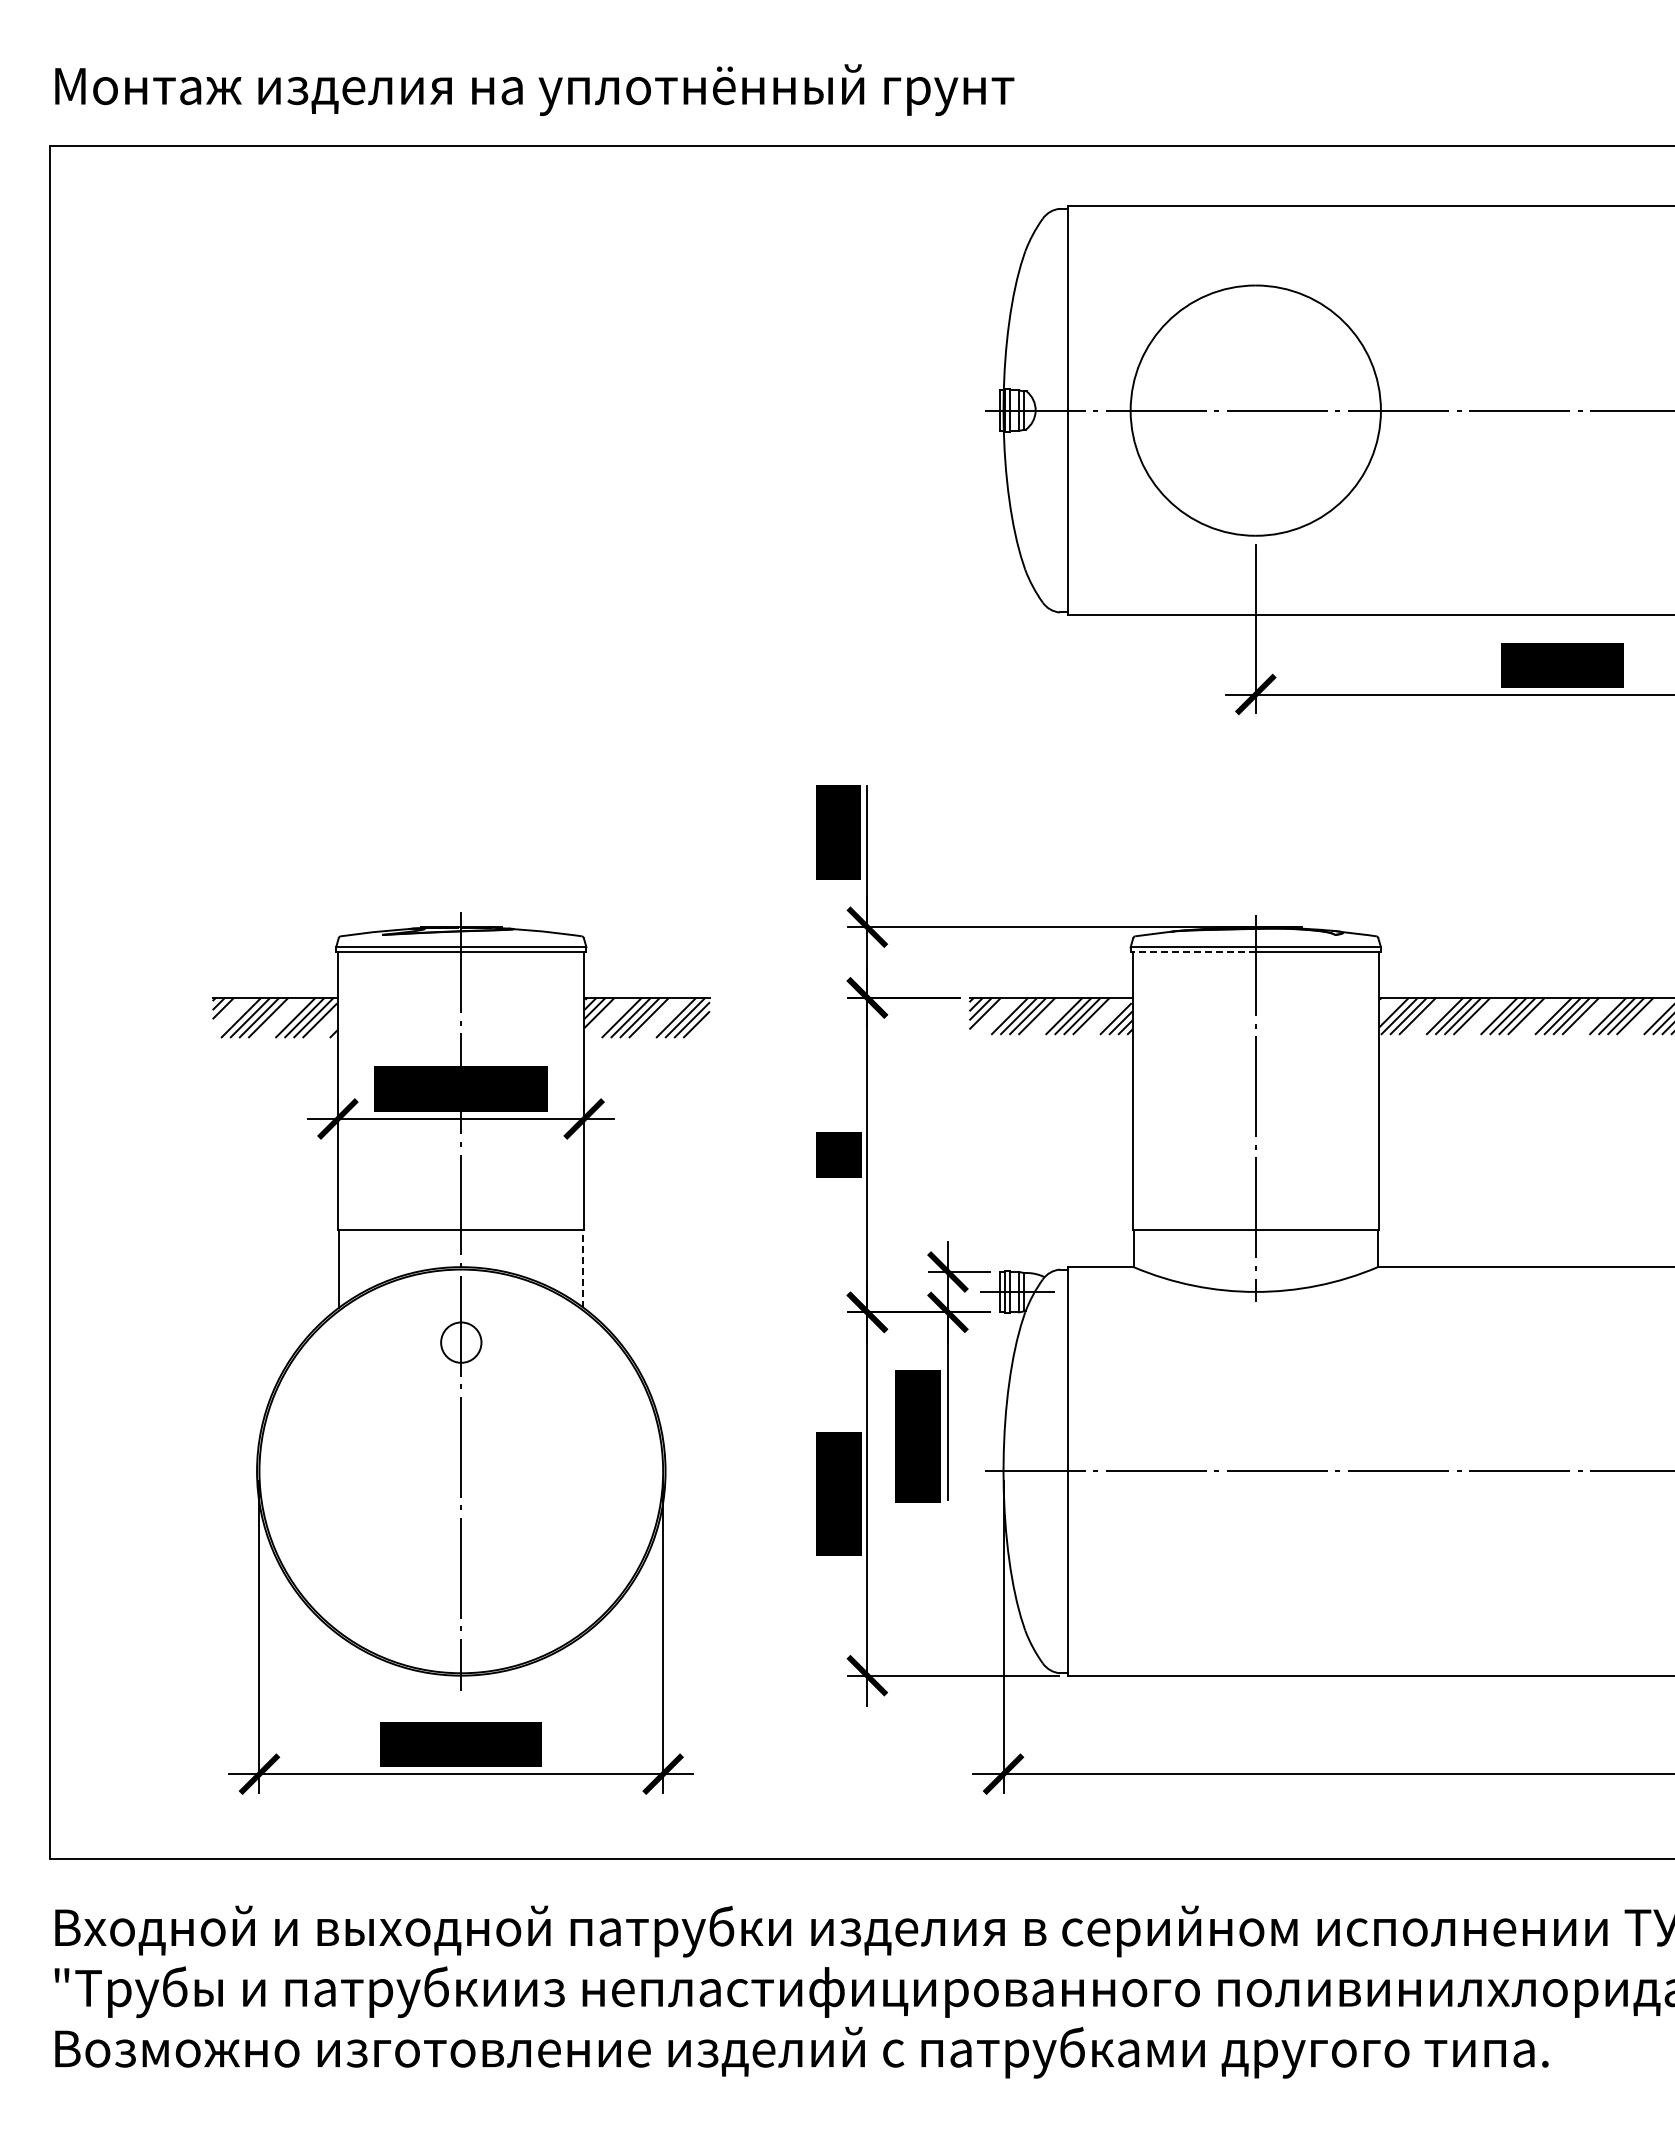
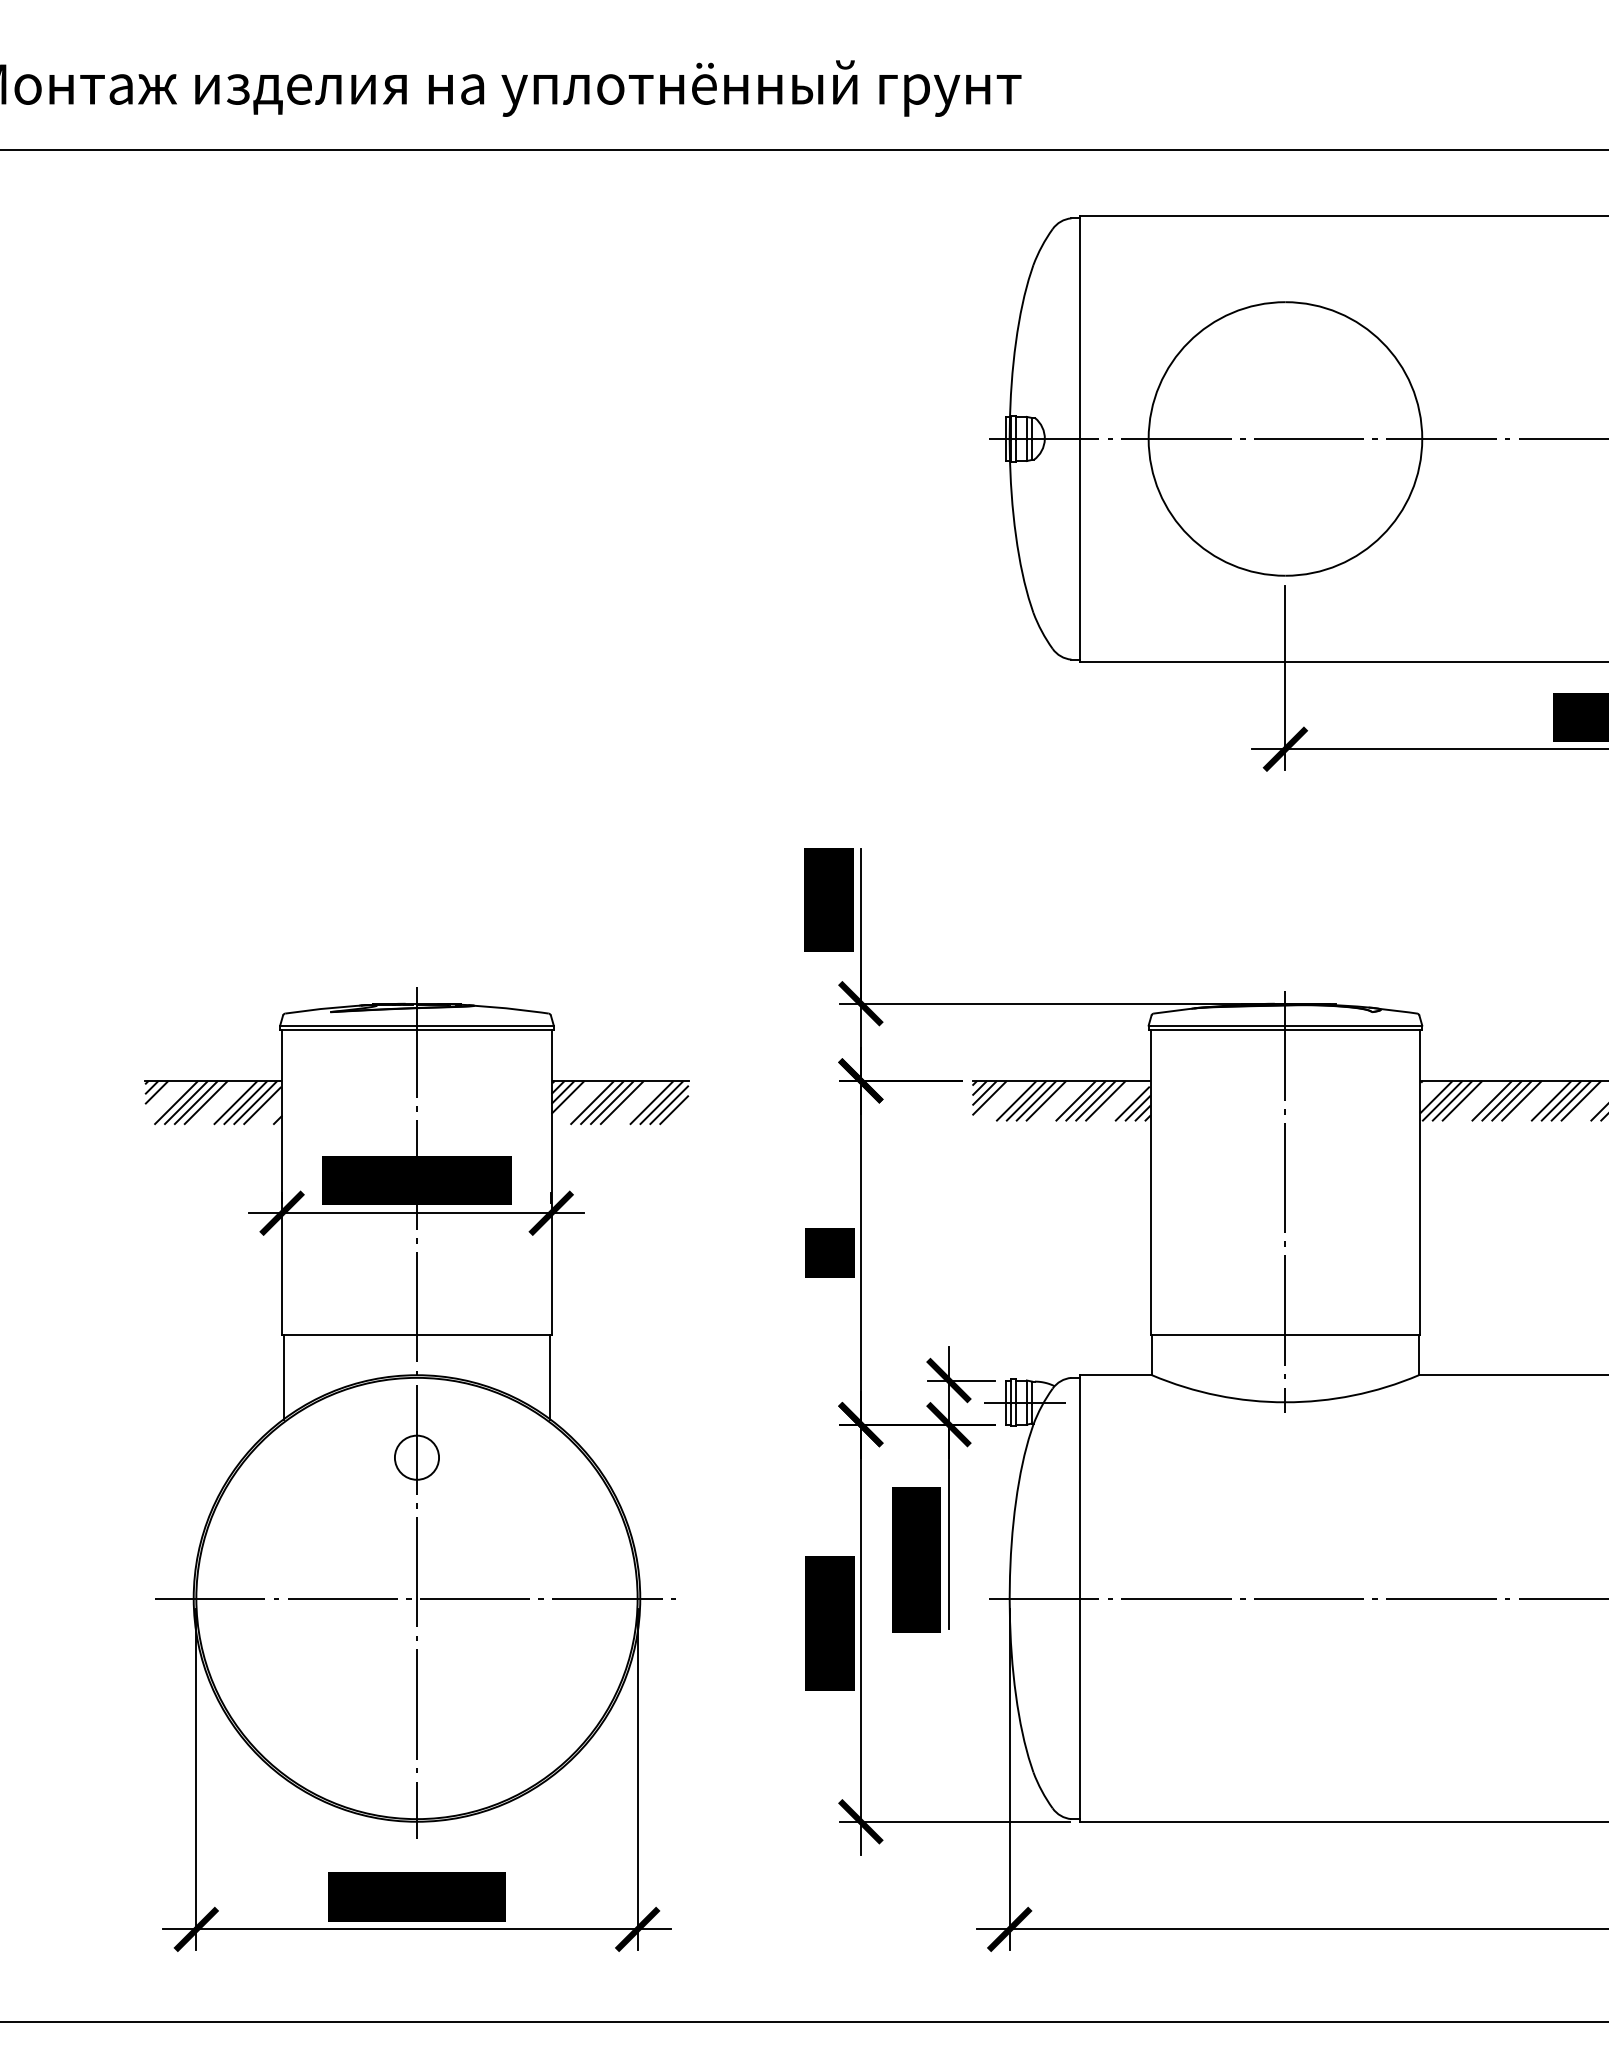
line: (1193, 951) -> (1217, 1030), dashed -> solid
line: (583, 1268) -> (550, 1376), dashed -> solid
line: (460, 1471) -> (416, 1598), added

